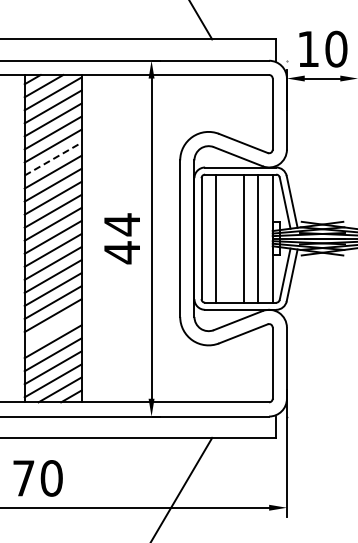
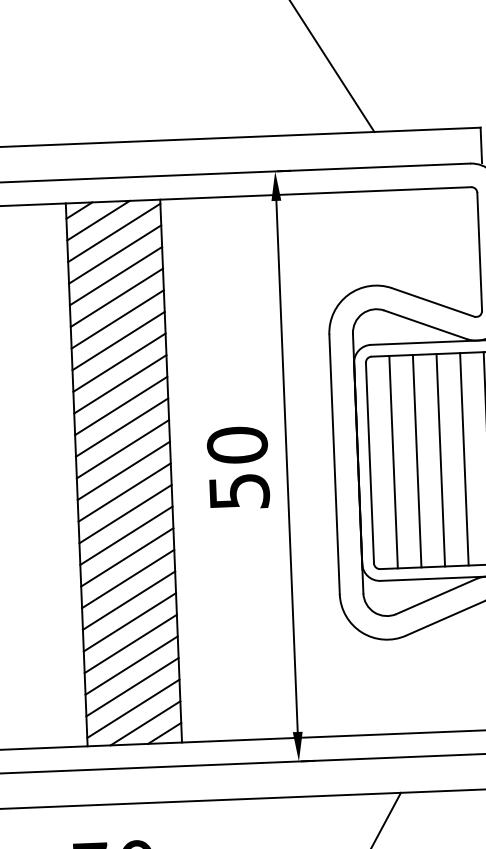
line: (53, 159) -> (119, 341), dashed -> solid
text: (121, 238) -> (237, 468), 44 -> 50
line: (230, 238) -> (417, 460), added
line: (52, 328) -> (128, 622), added

